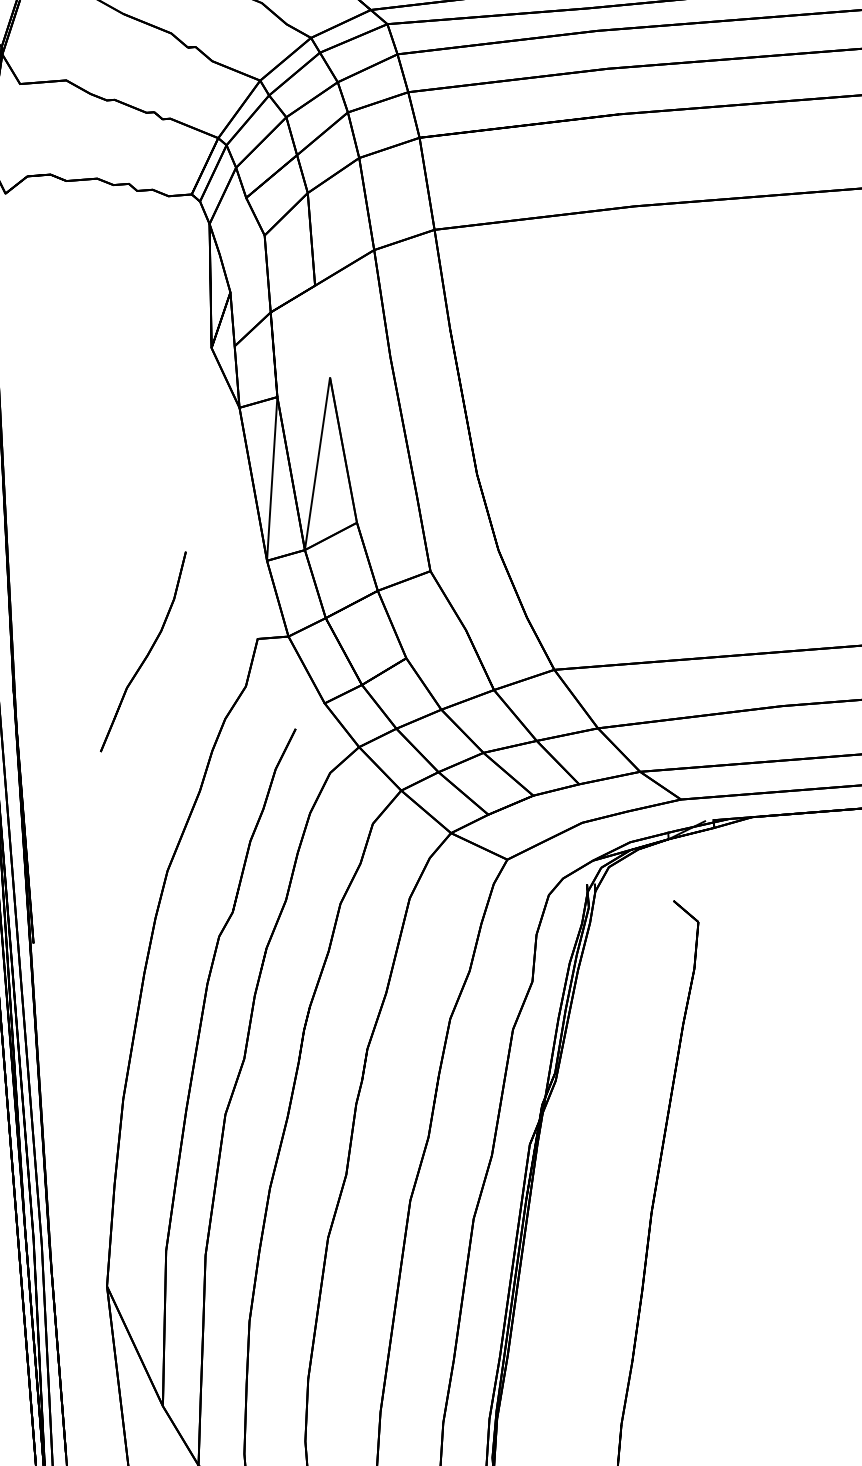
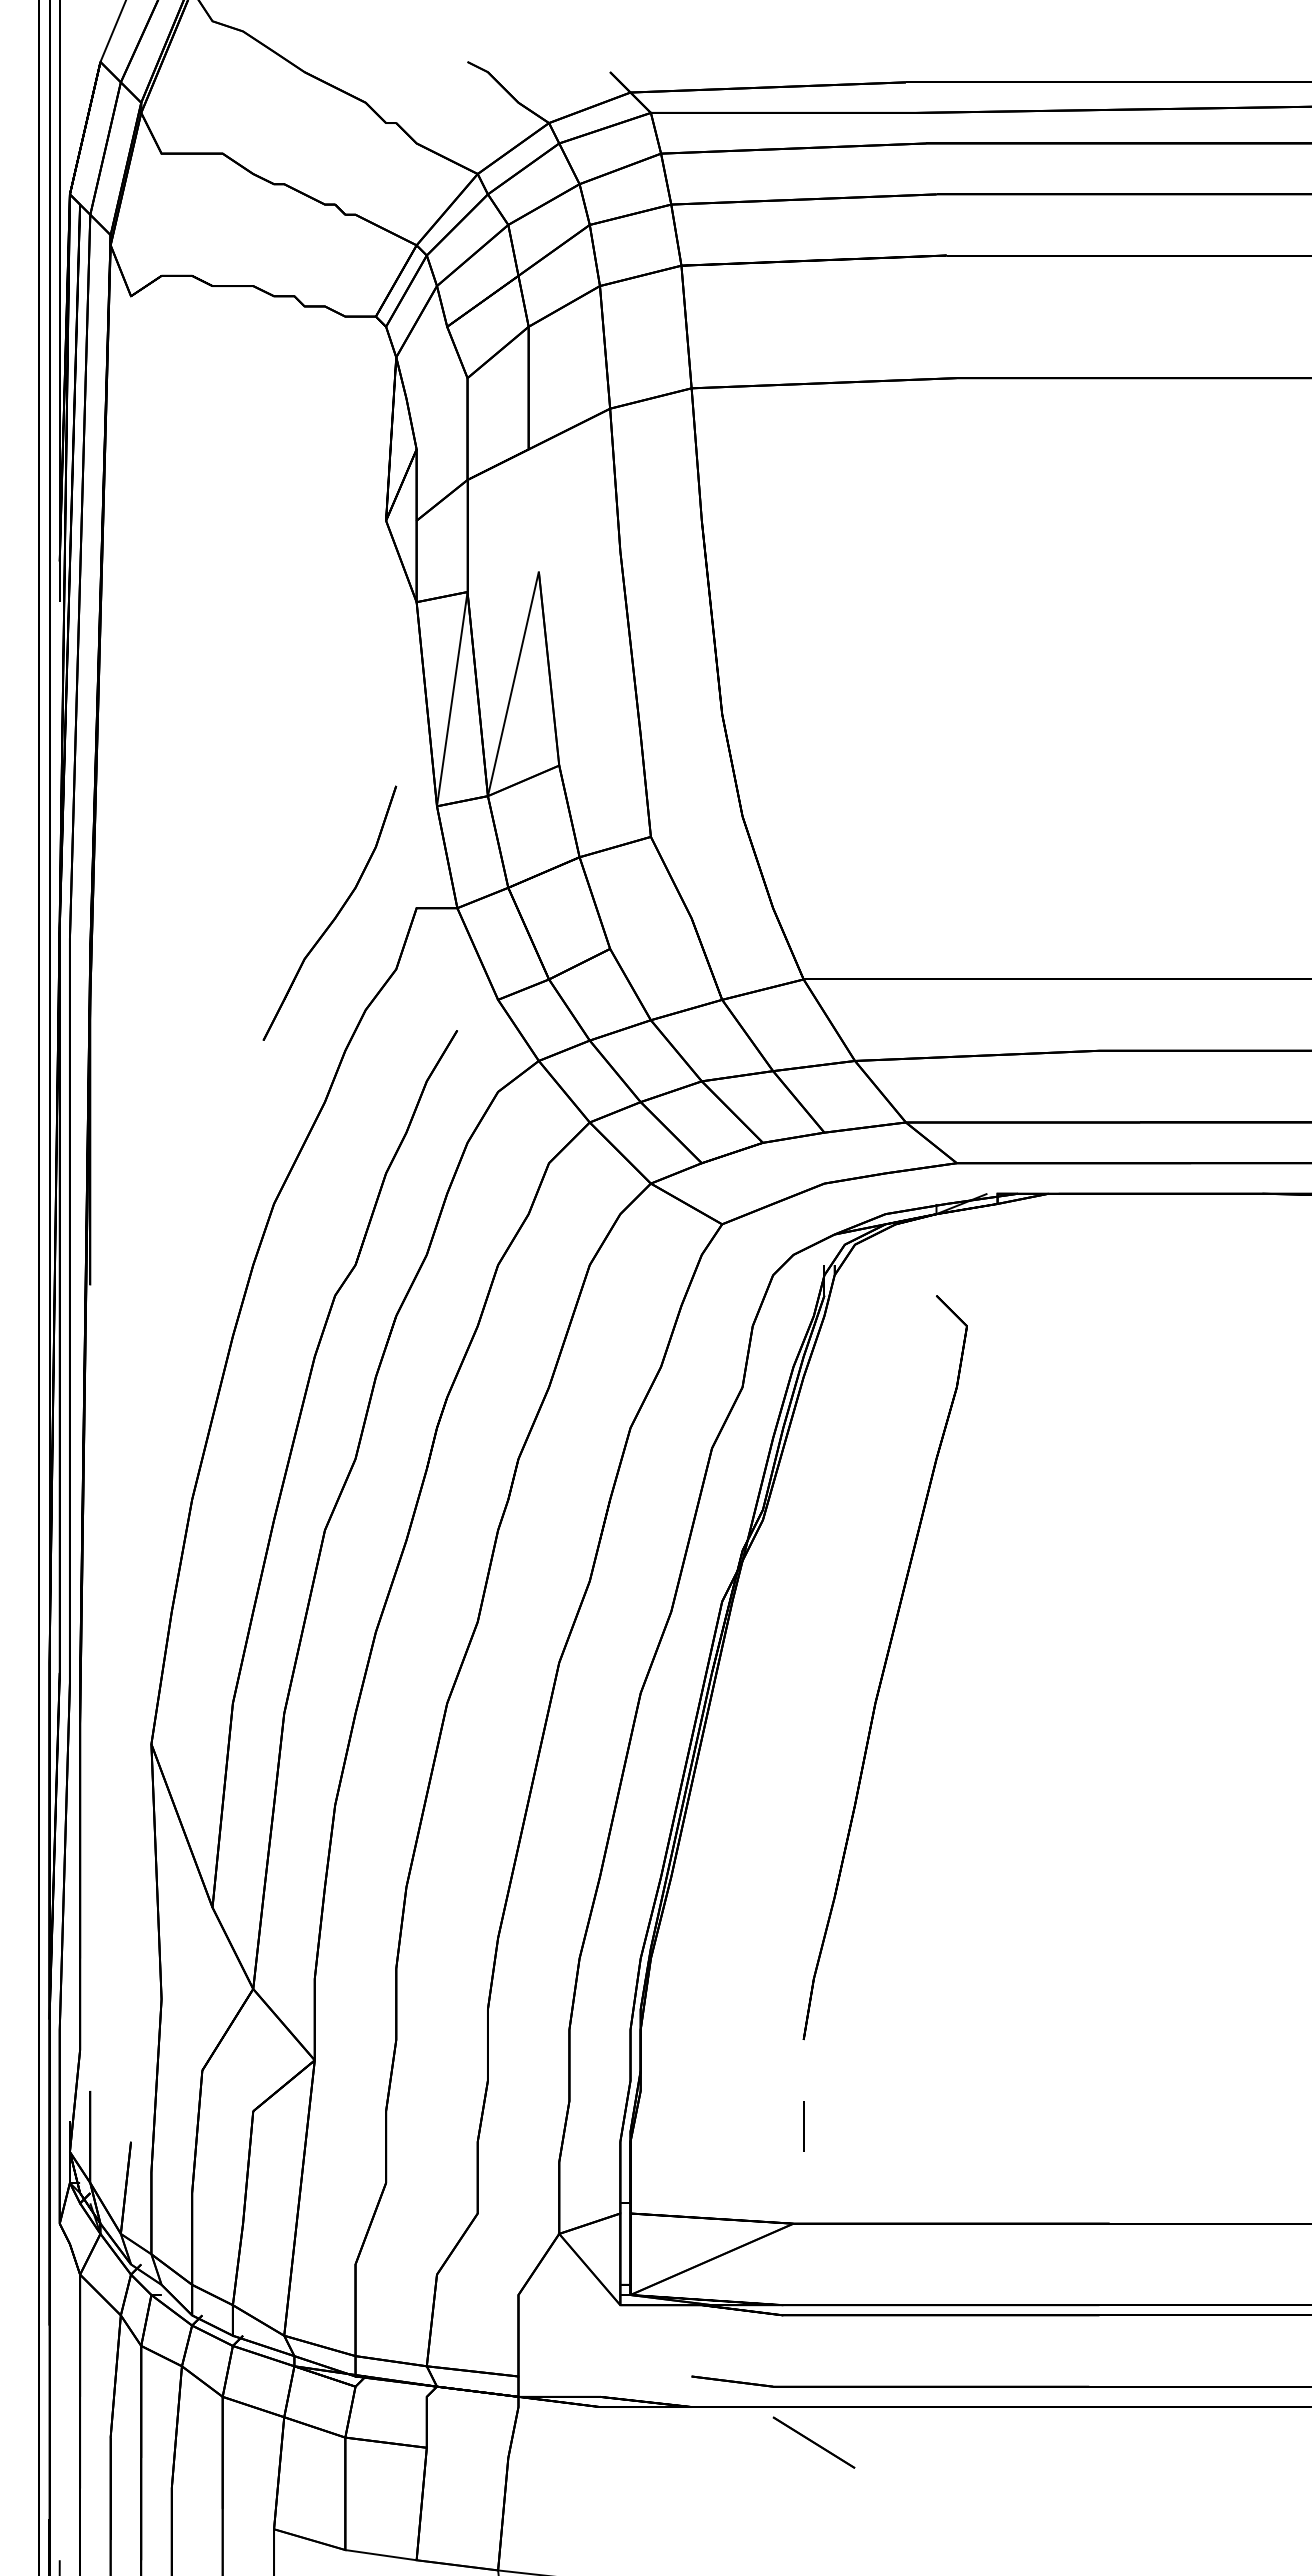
part: (147, 653) -> (335, 915), moved

